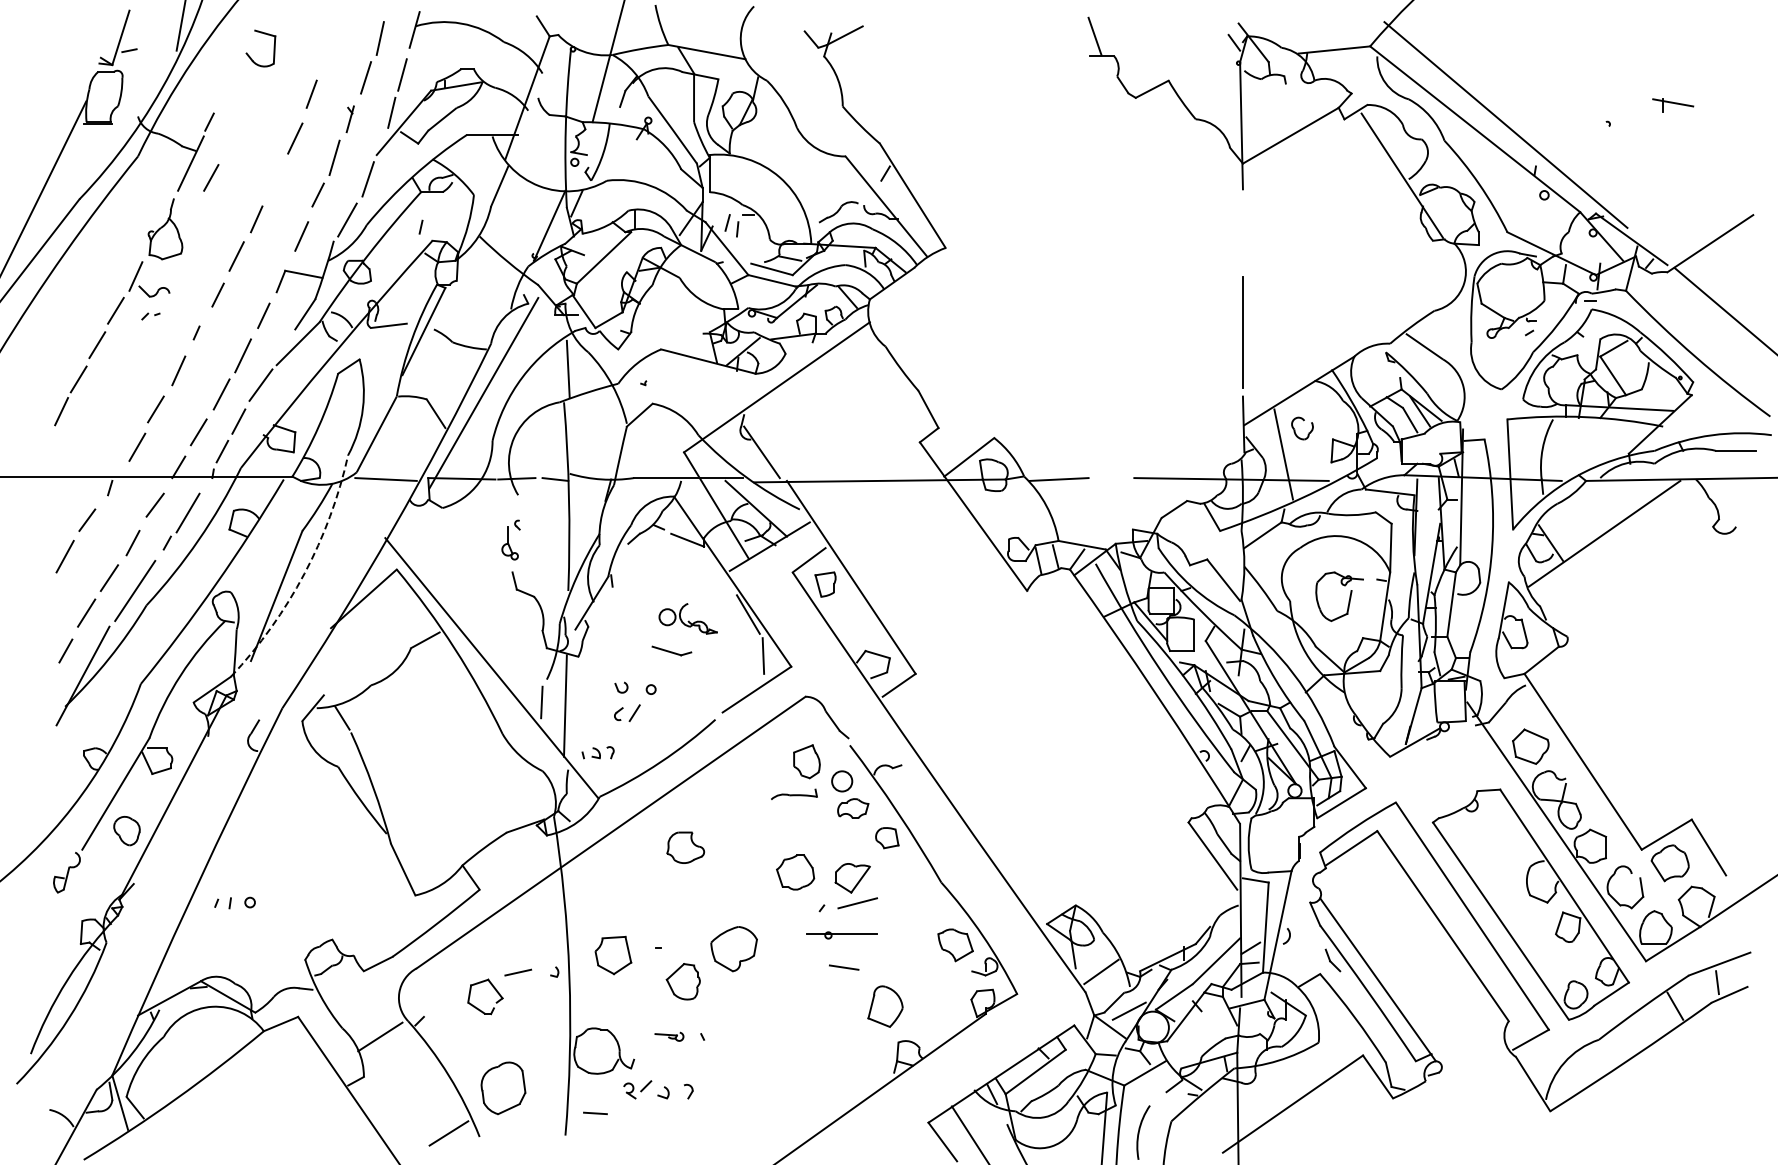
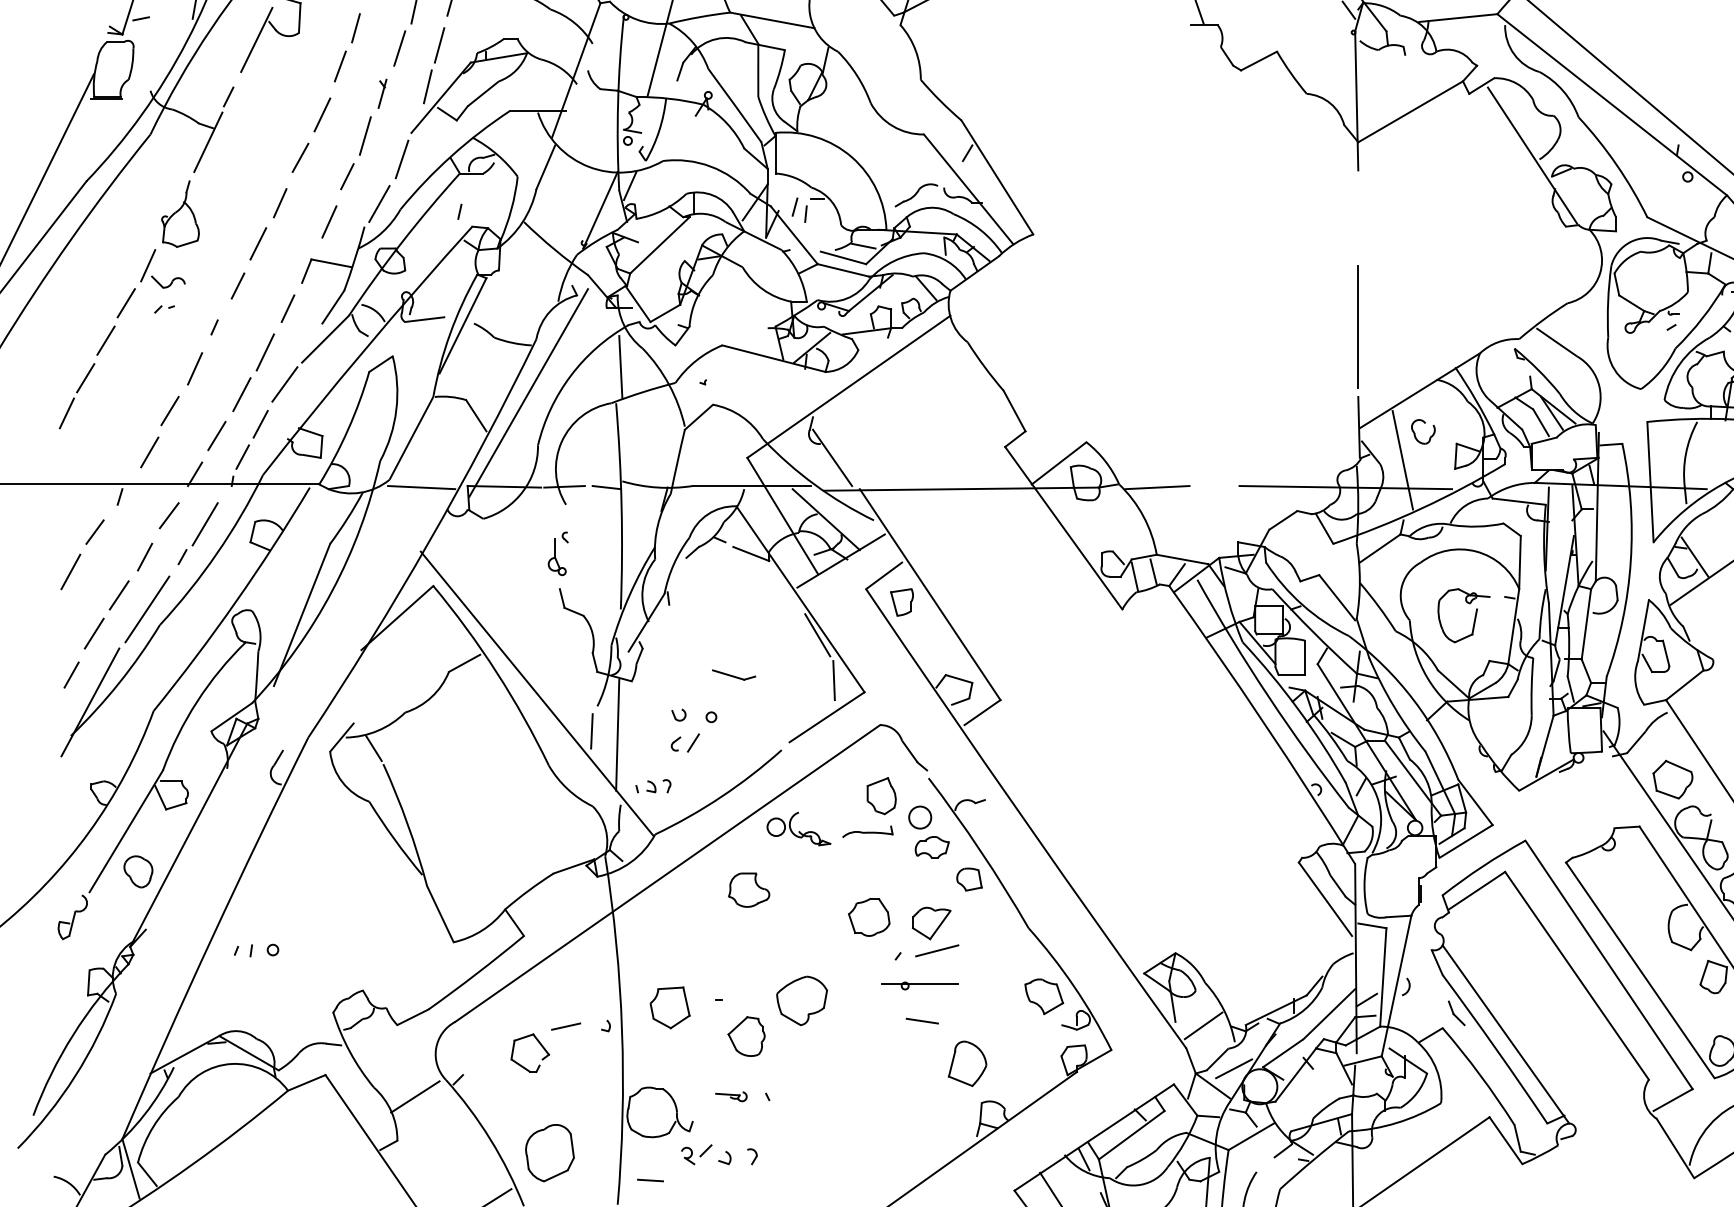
line: (325, 59) -> (355, 28), added
line: (234, 69) -> (255, 39), added
line: (211, 177) -> (300, 157), moved
arc: (304, 573) -> (332, 590), dashed -> solid
part: (687, 618) -> (798, 828), moved

